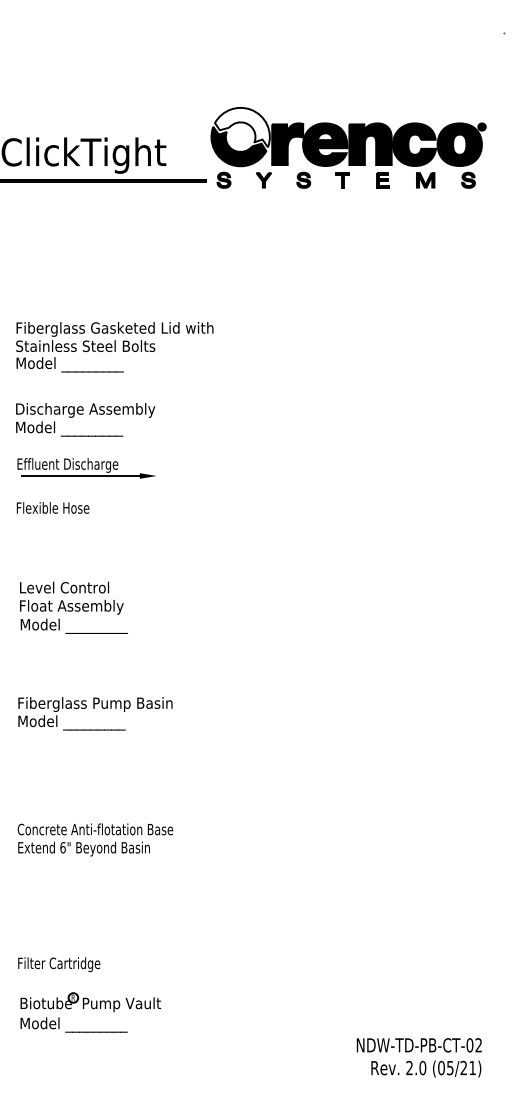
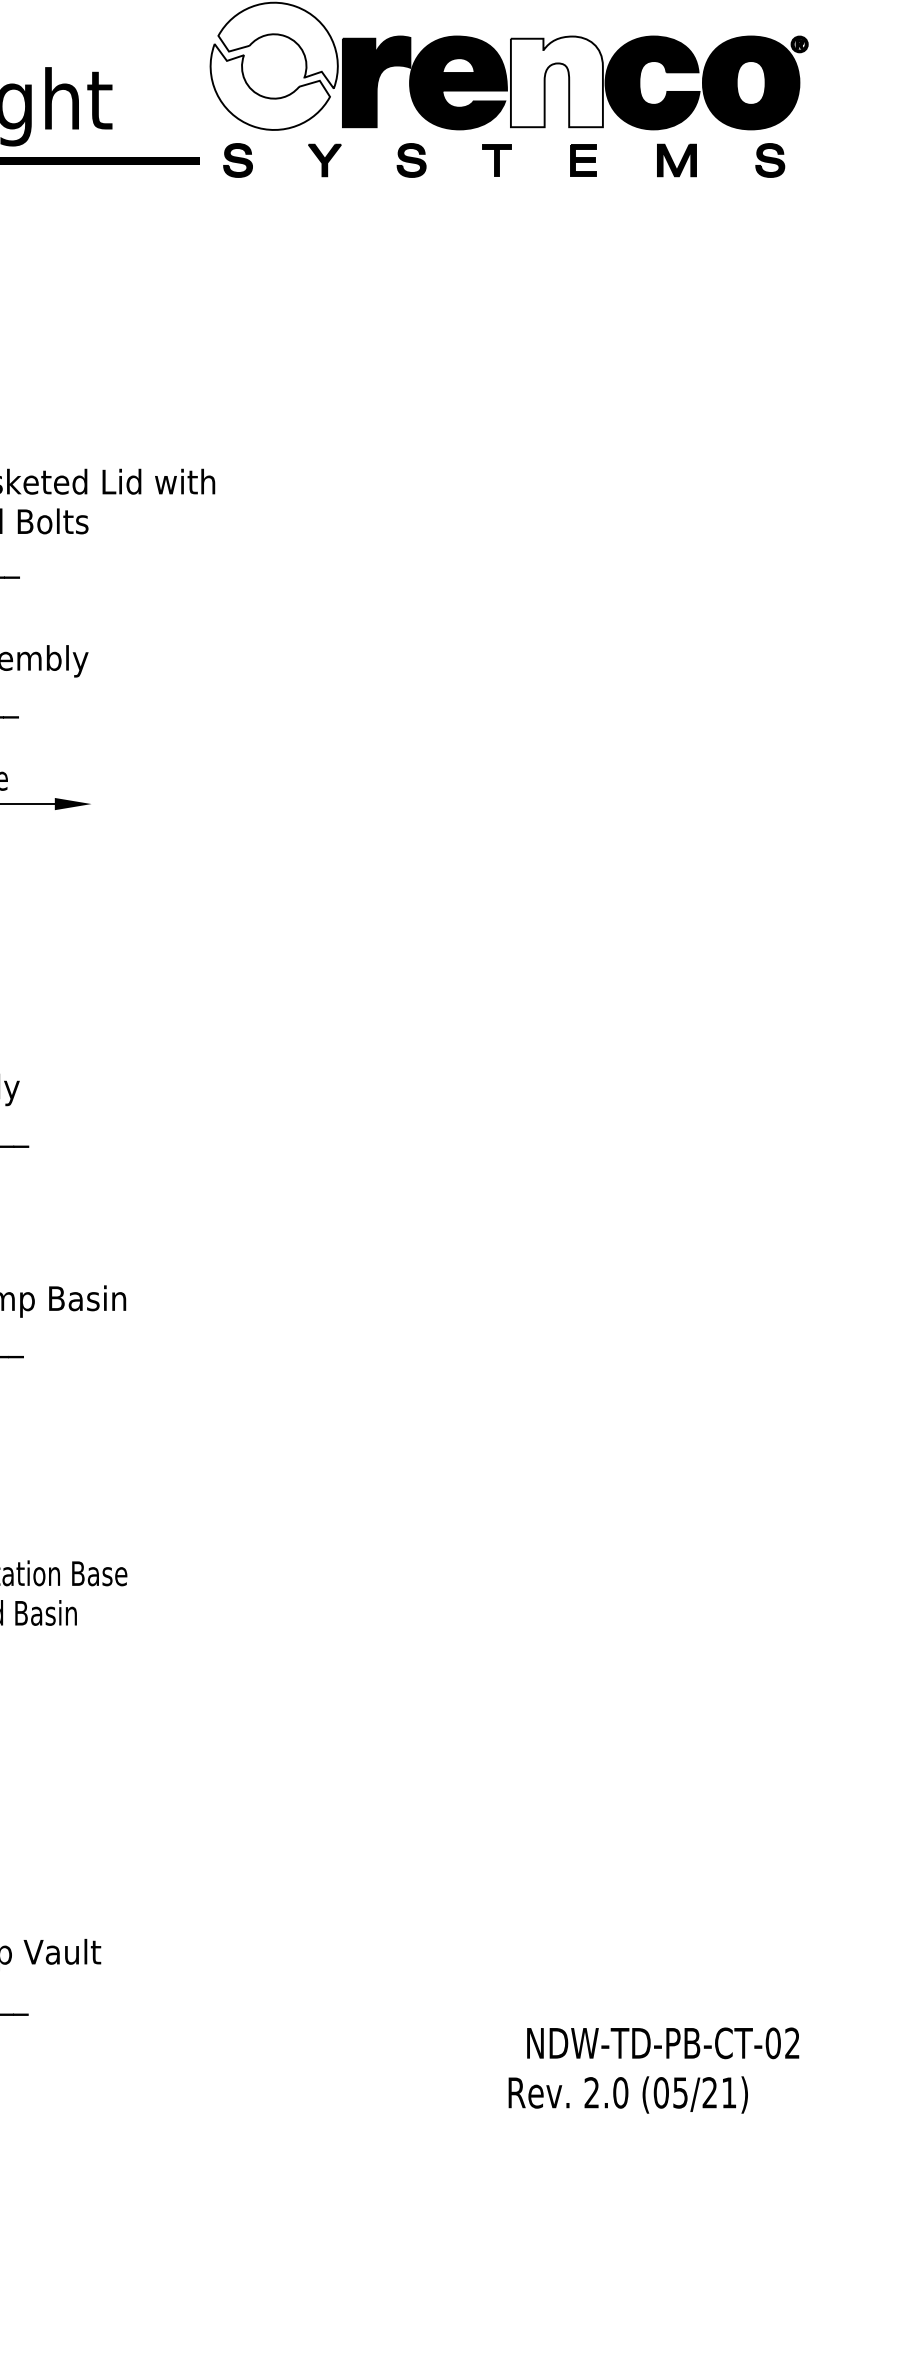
fill: (370, 144) -> (556, 82), removed
fill: (238, 146) -> (269, 86), removed
text: (426, 1068) -> (628, 2093), moved

